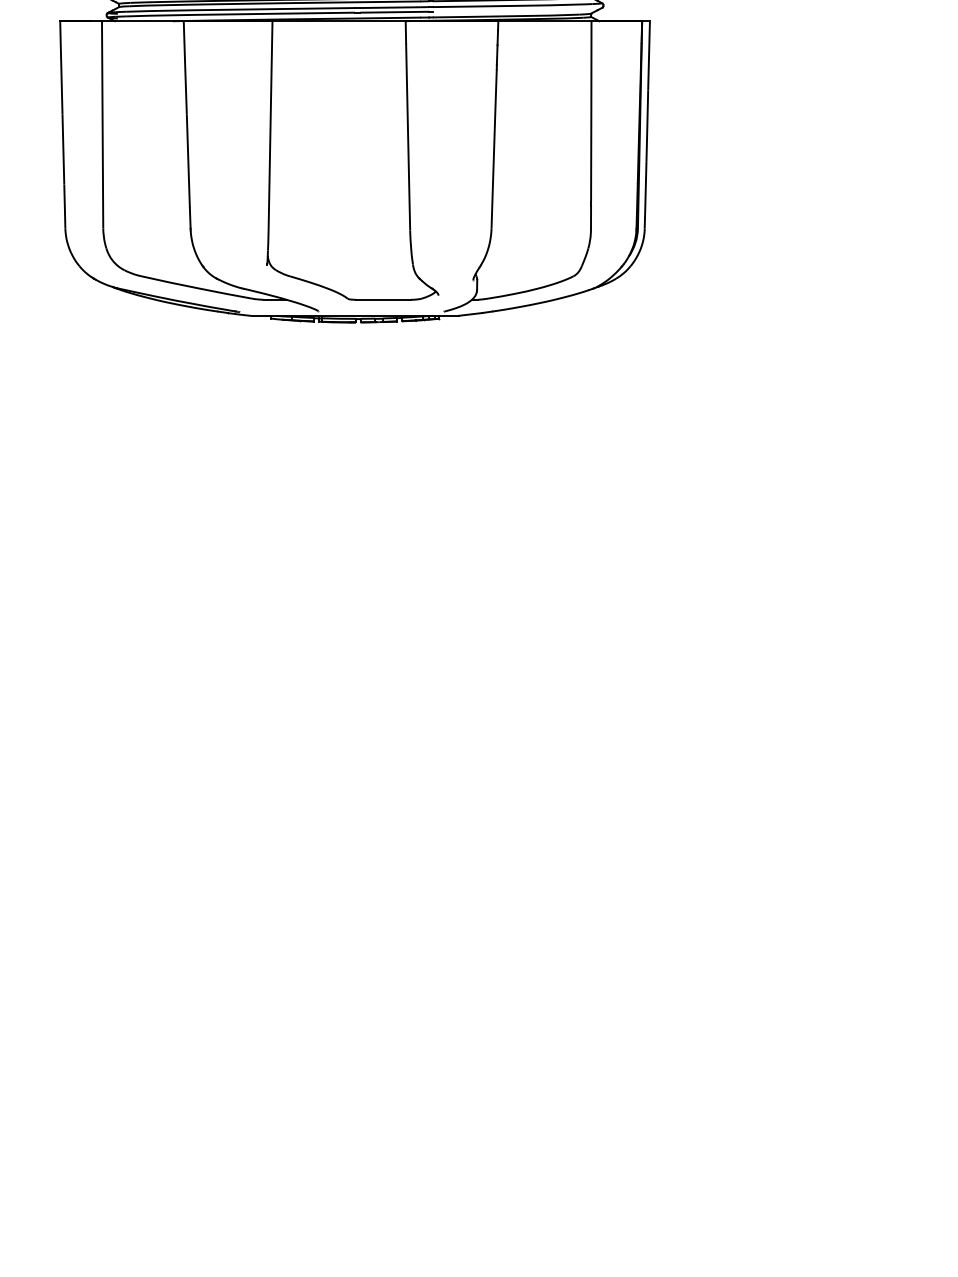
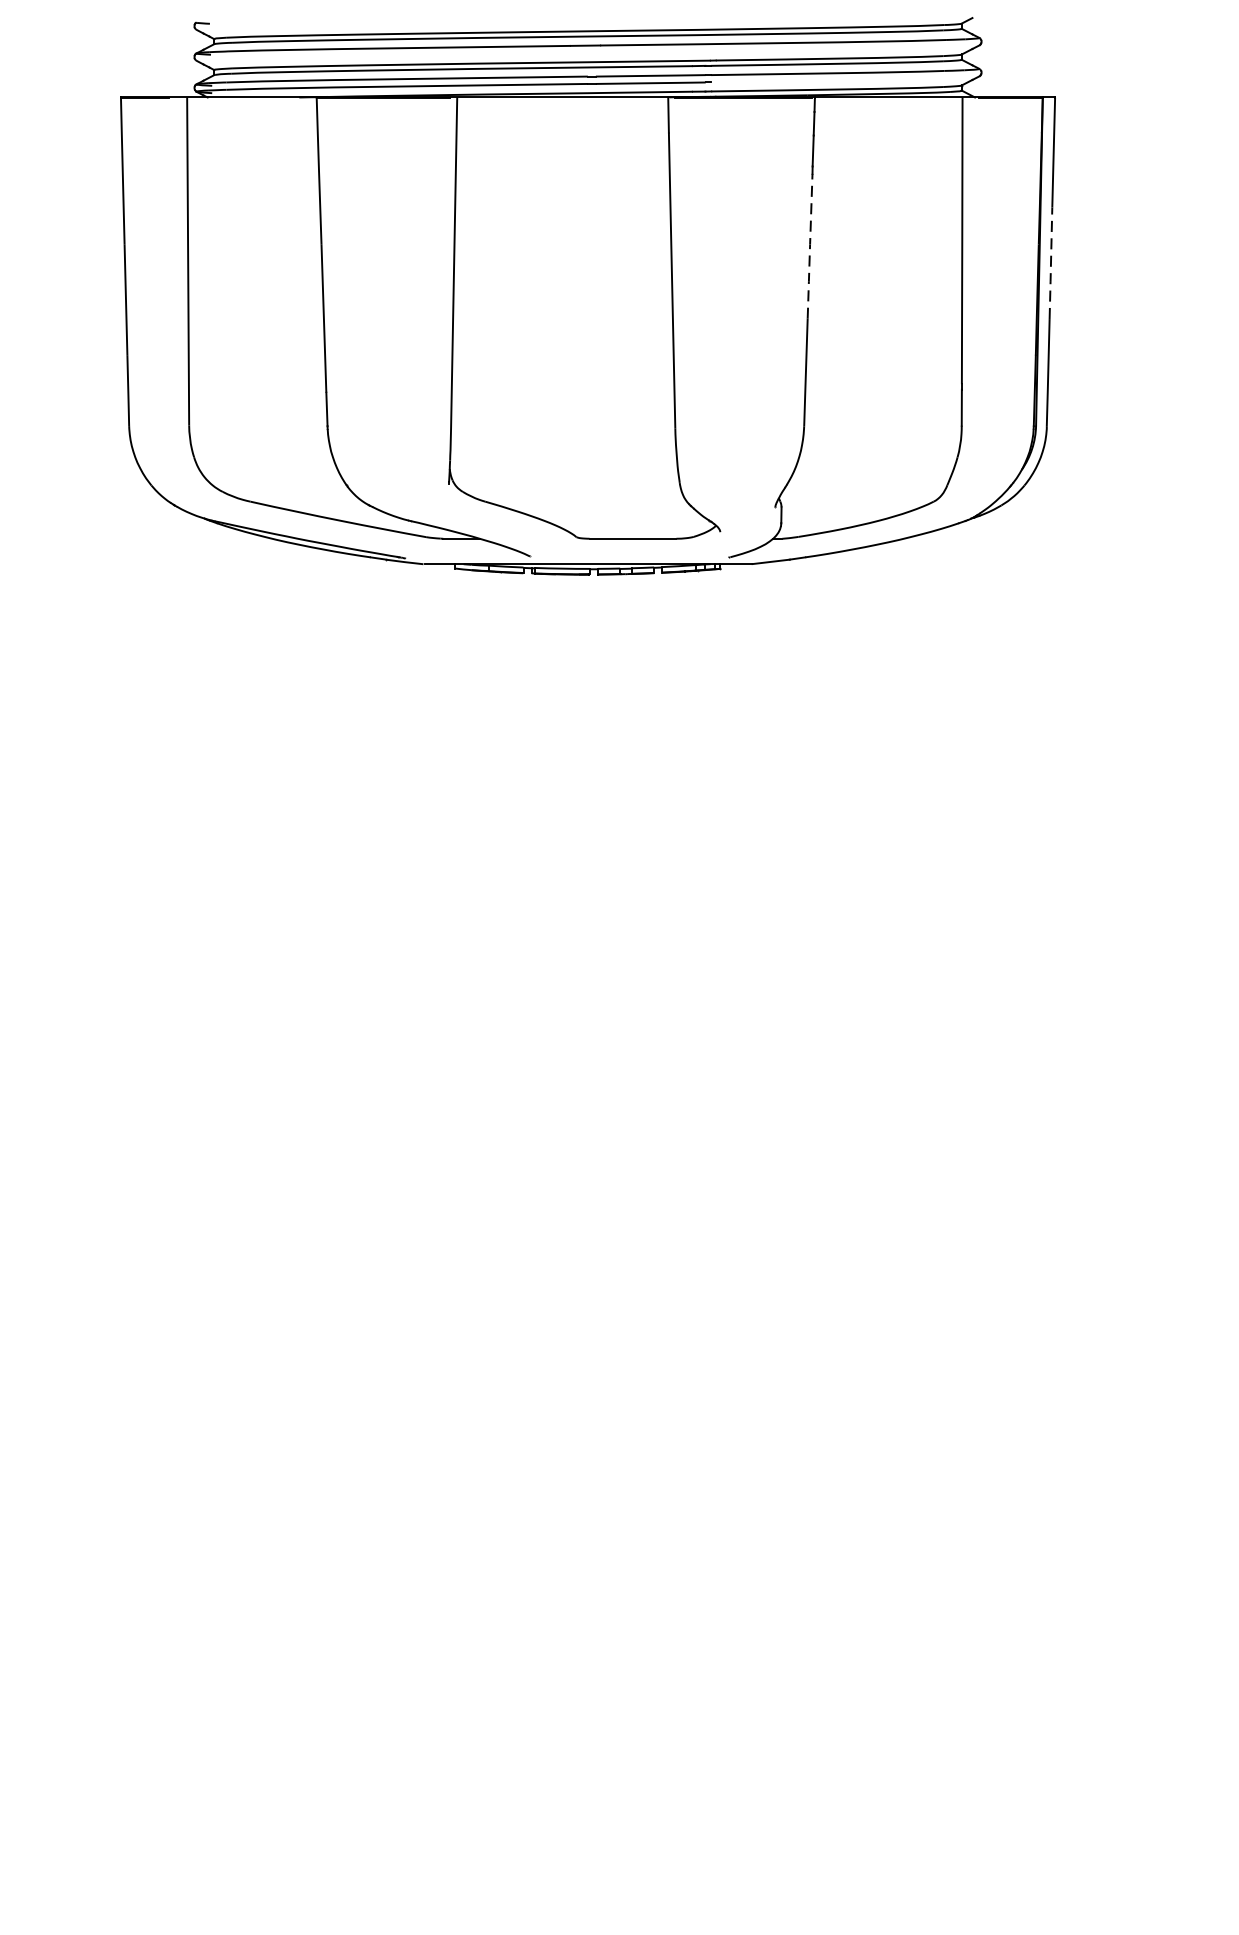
line: (495, 115) -> (810, 246), solid -> dashed
line: (647, 125) -> (1051, 262), solid -> dashed

